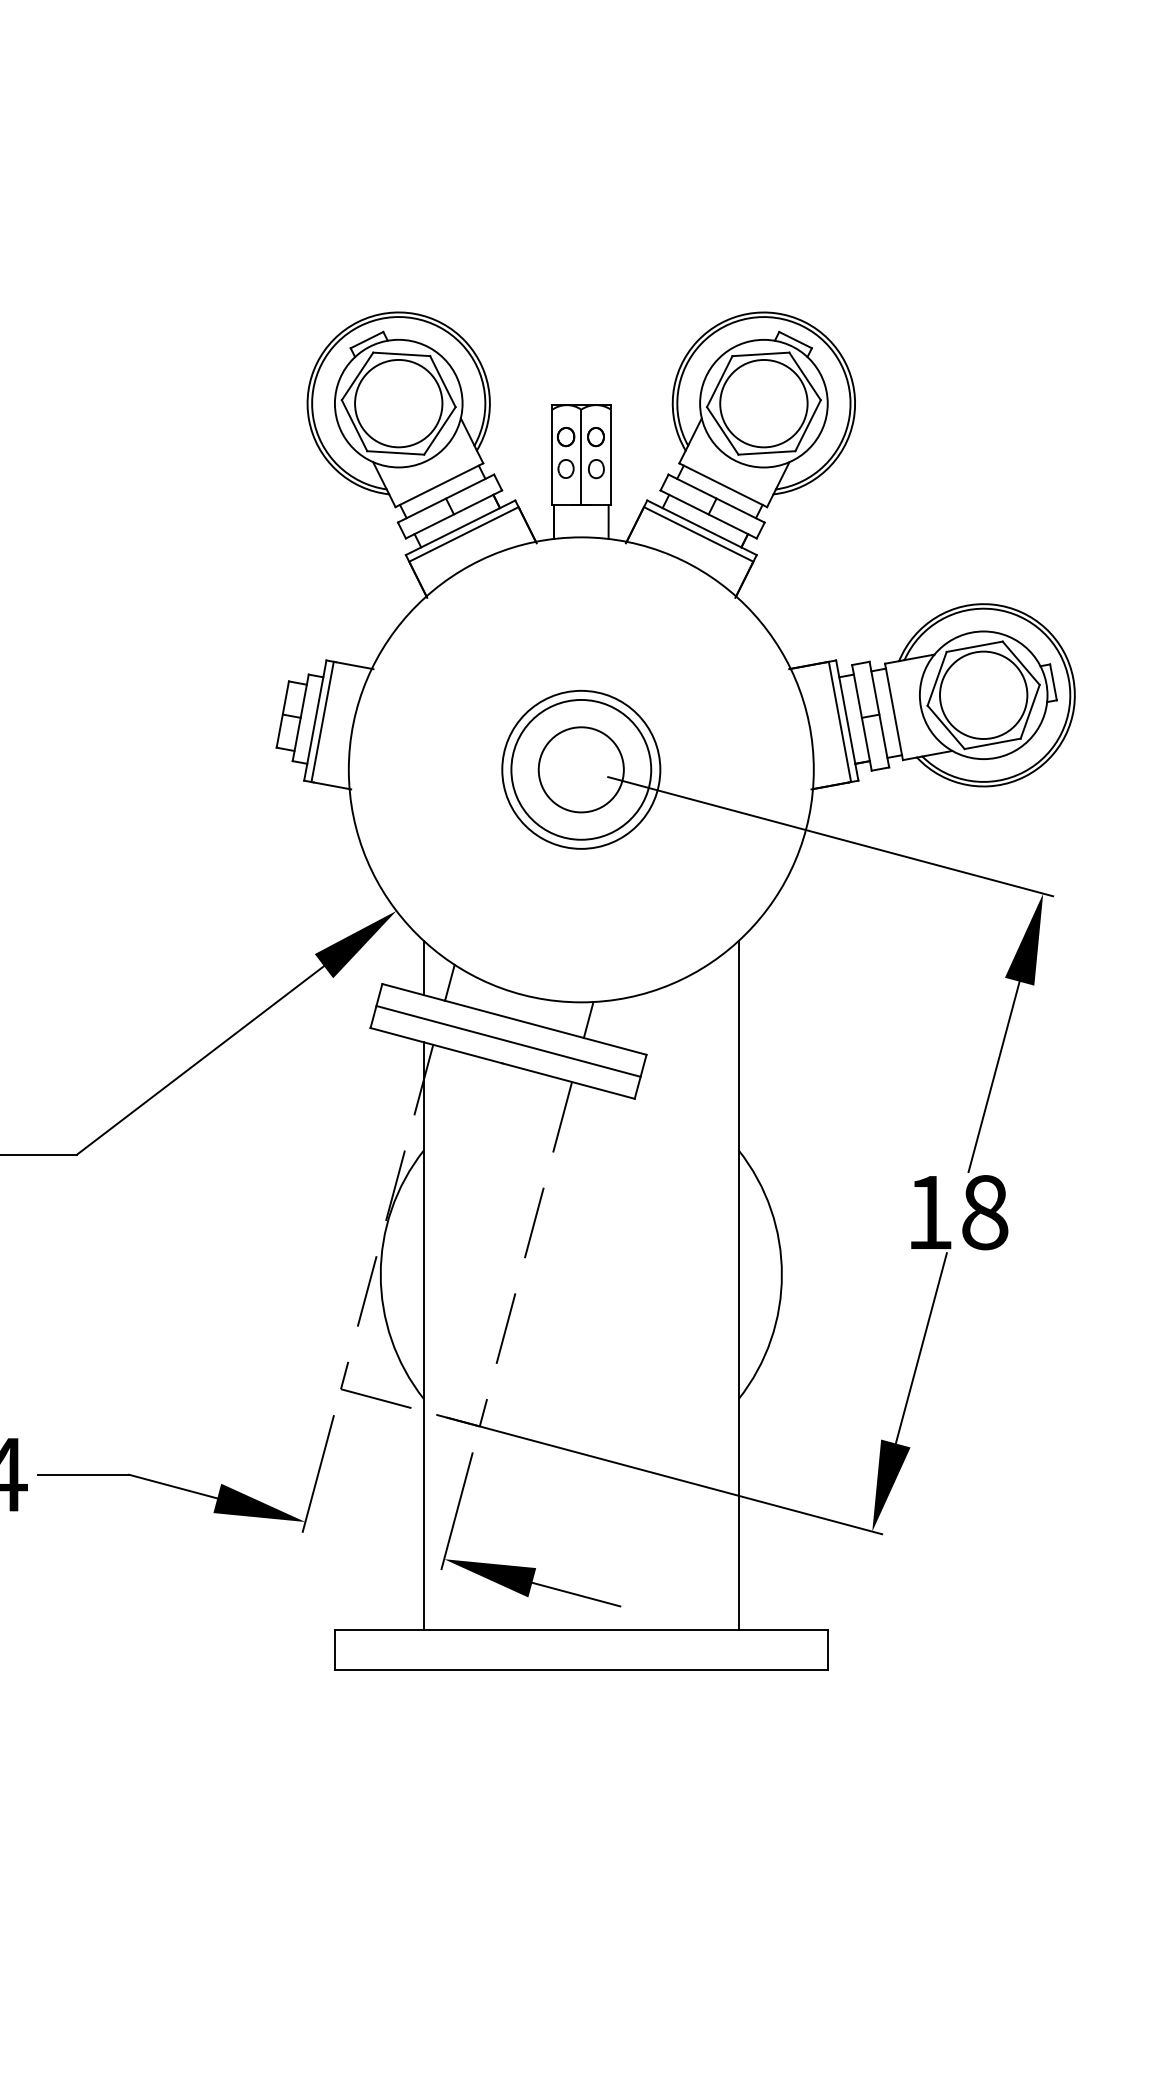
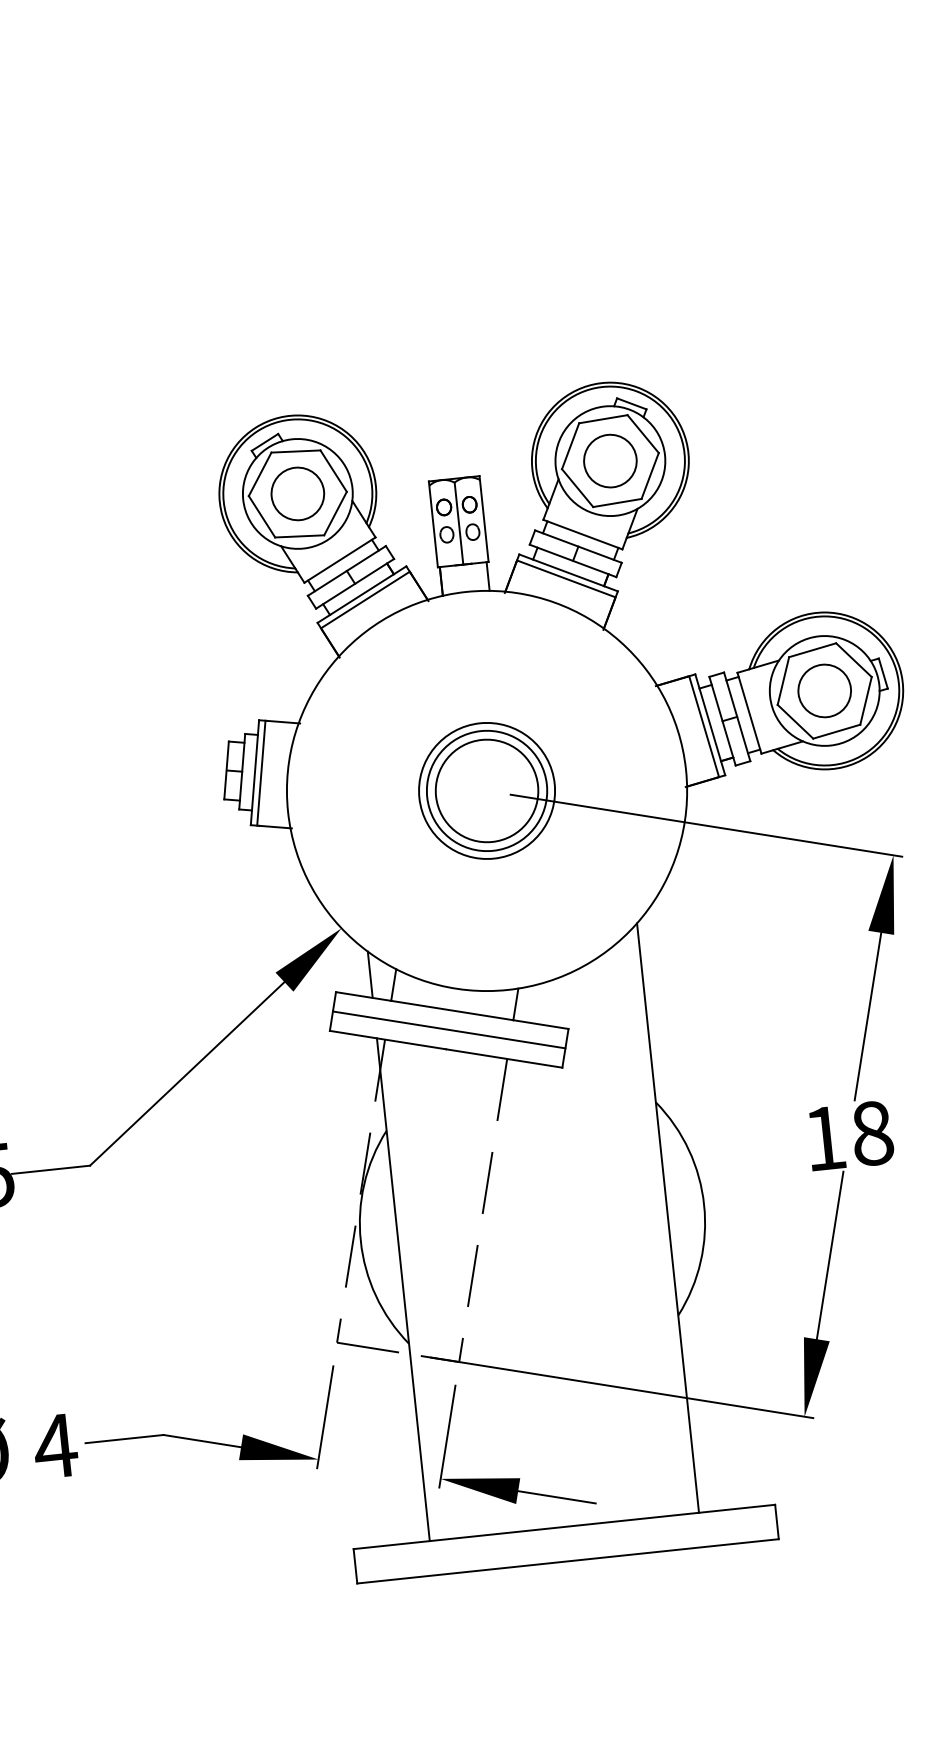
circle: (398, 403) -> (297, 493), size x0.7
circle: (763, 403) -> (610, 461), size x0.7
circle: (983, 695) -> (824, 691), size x0.7
circle: (580, 769) -> (486, 790), size x1.4

